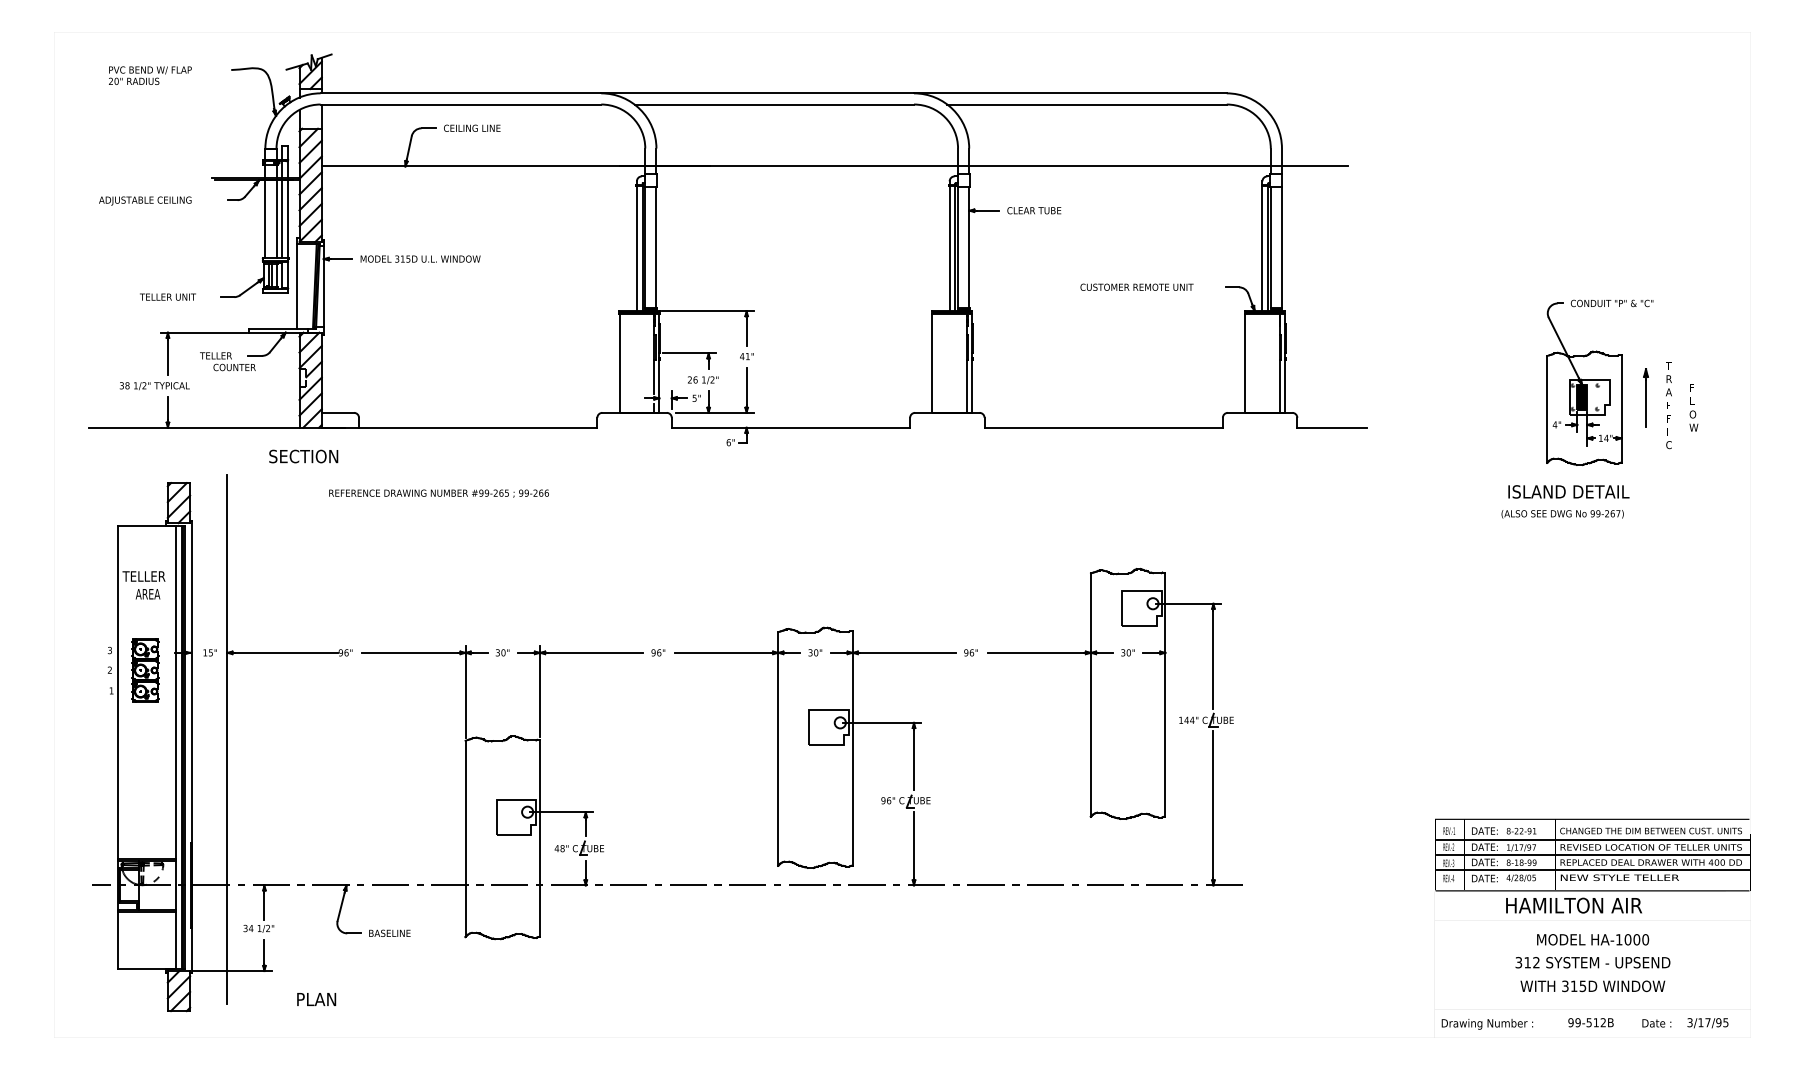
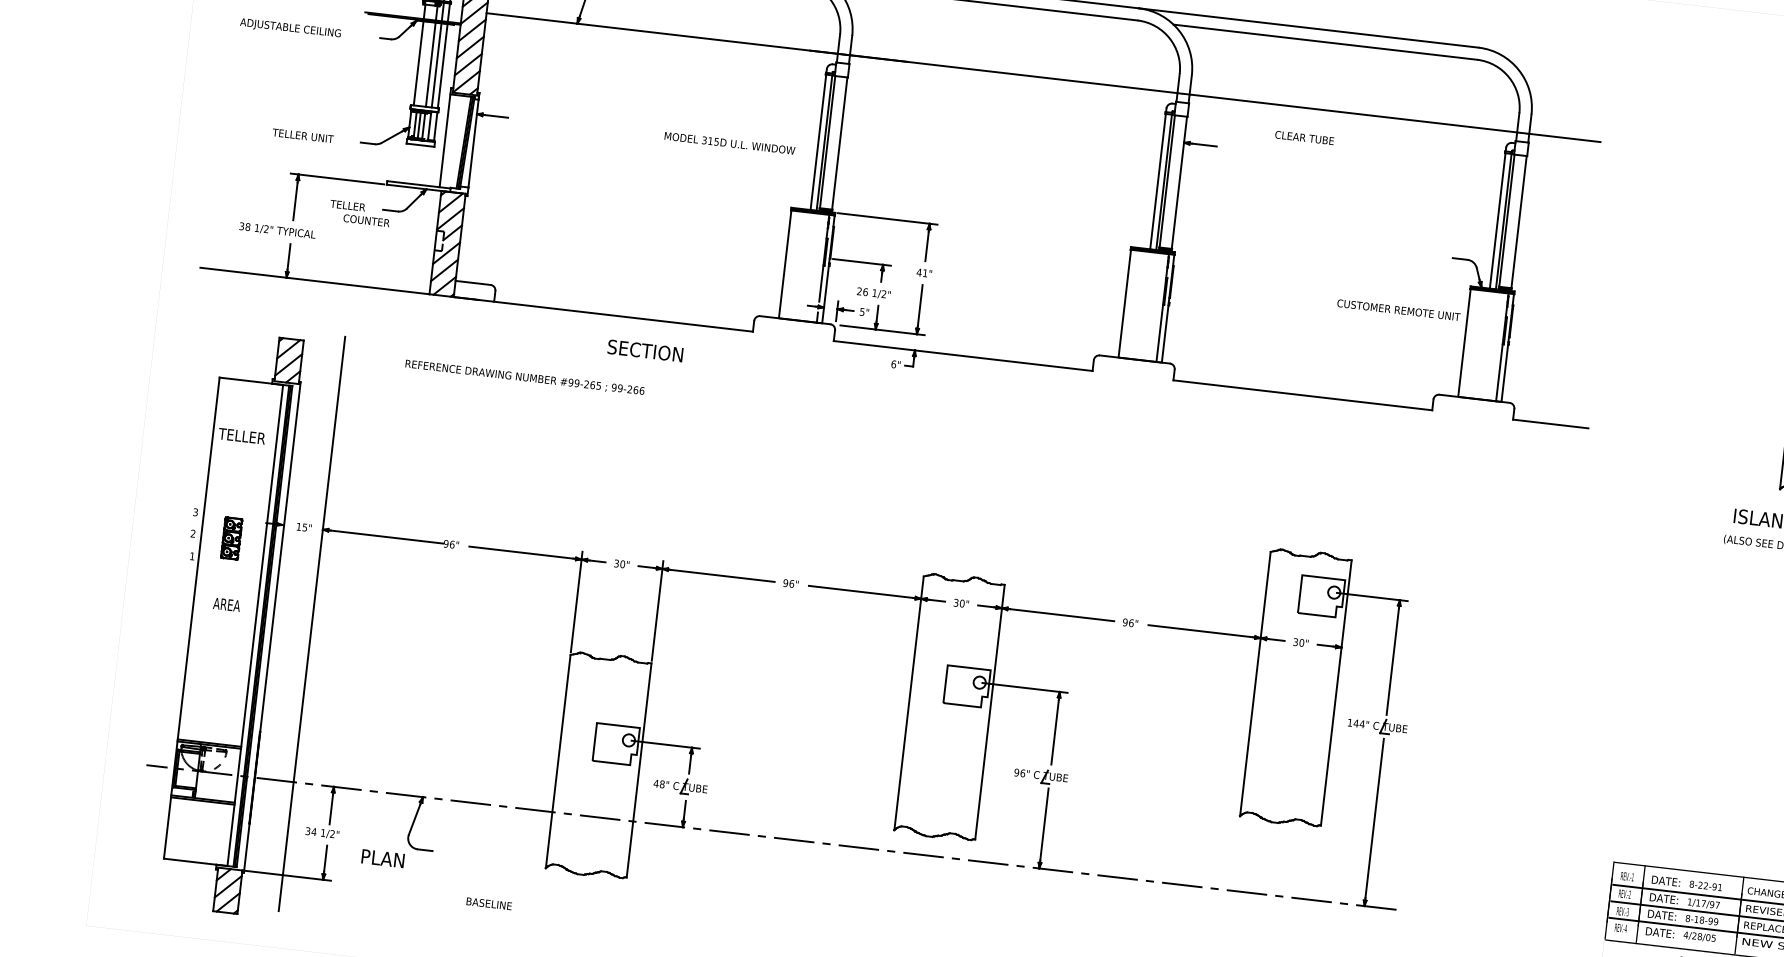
text: (1034, 210) -> (1304, 137), moved
text: (420, 258) -> (729, 142), moved
text: (1136, 286) -> (1398, 309), moved
text: (303, 456) -> (645, 350), moved
text: (438, 493) -> (524, 377), moved
text: (147, 594) -> (226, 605), moved
part: (145, 670) -> (231, 538), size x0.6
text: (389, 932) -> (488, 902), moved
text: (316, 999) -> (382, 858), moved

